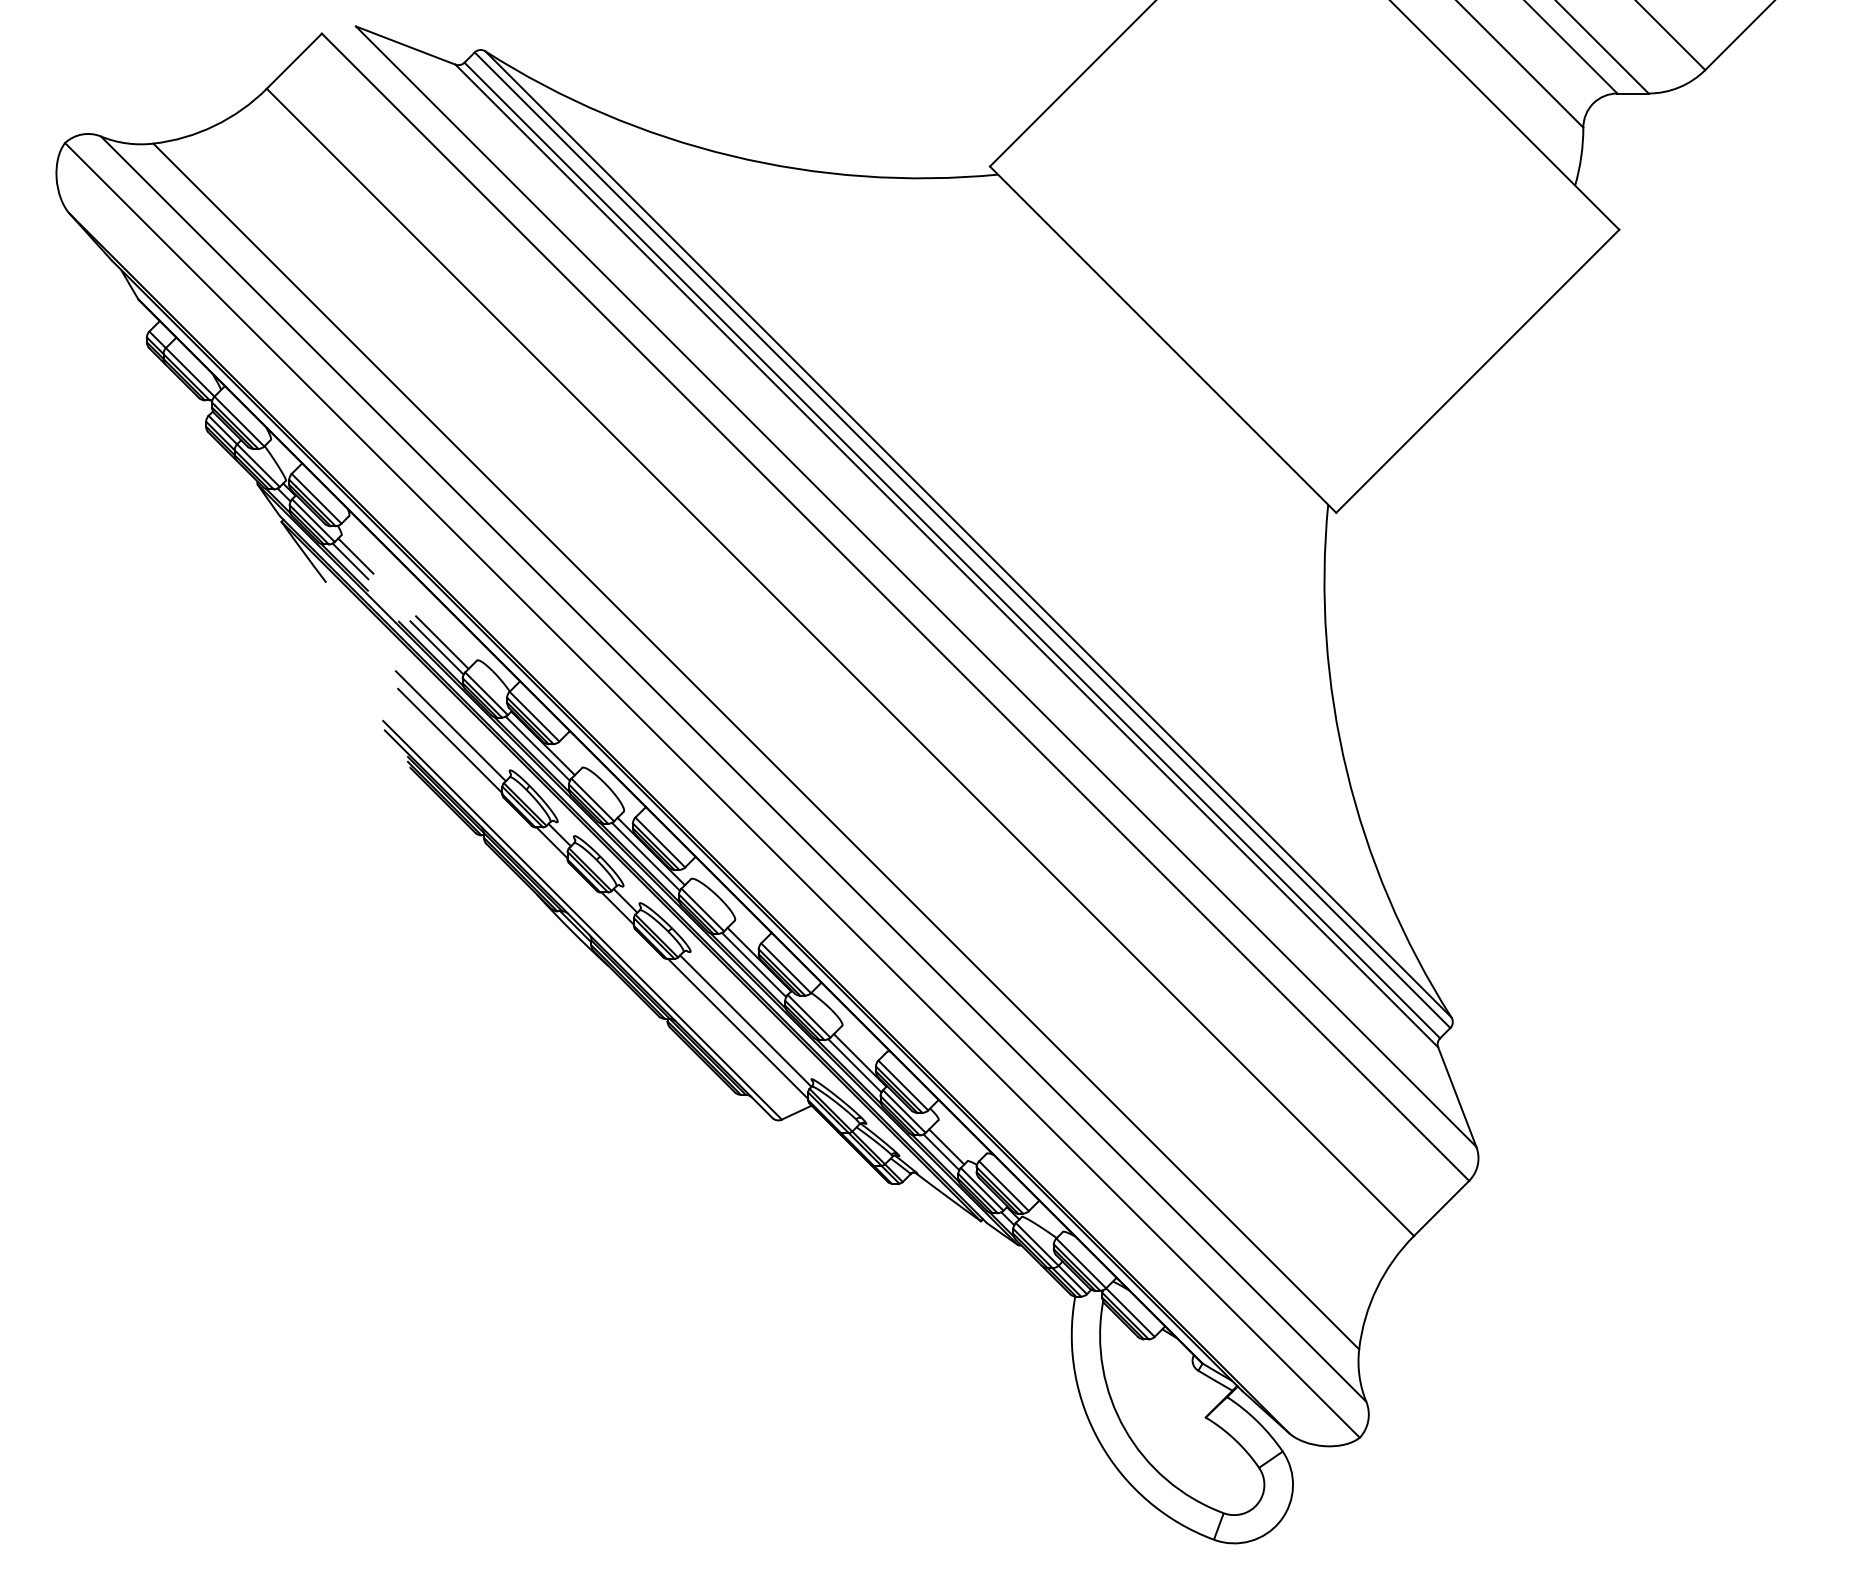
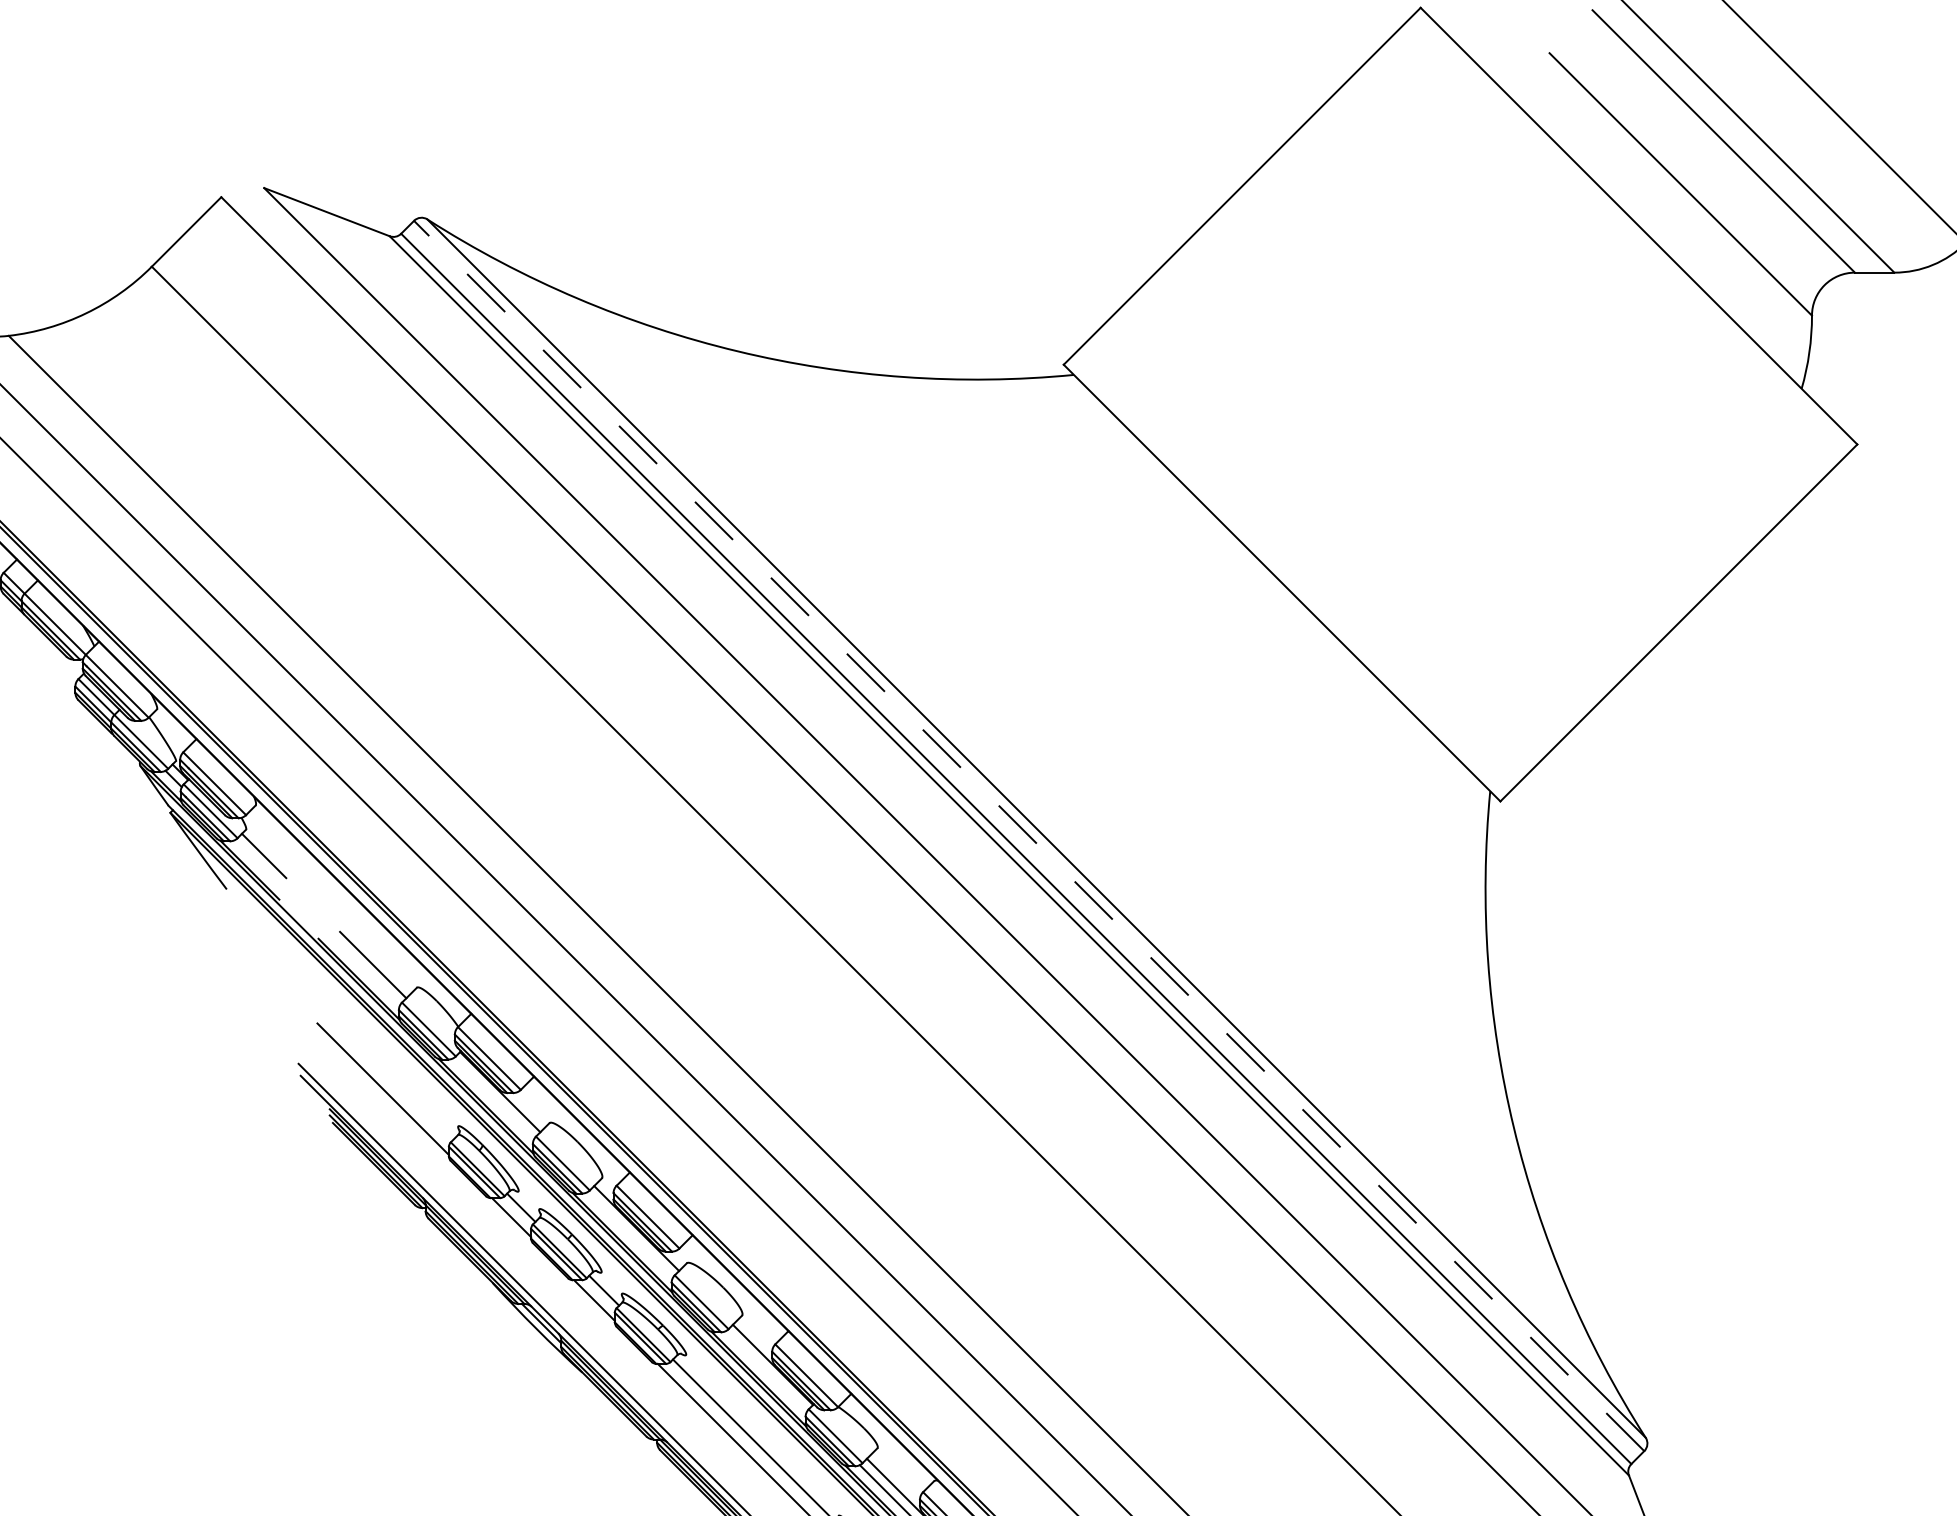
line: (962, 540) -> (1029, 836), solid -> dashed
line: (350, 561) -> (257, 862), removed
line: (436, 647) -> (365, 971), removed
line: (450, 726) -> (383, 1070), removed
line: (537, 748) -> (493, 1098), removed
line: (645, 856) -> (629, 1234), removed
line: (754, 964) -> (766, 1370), removed

